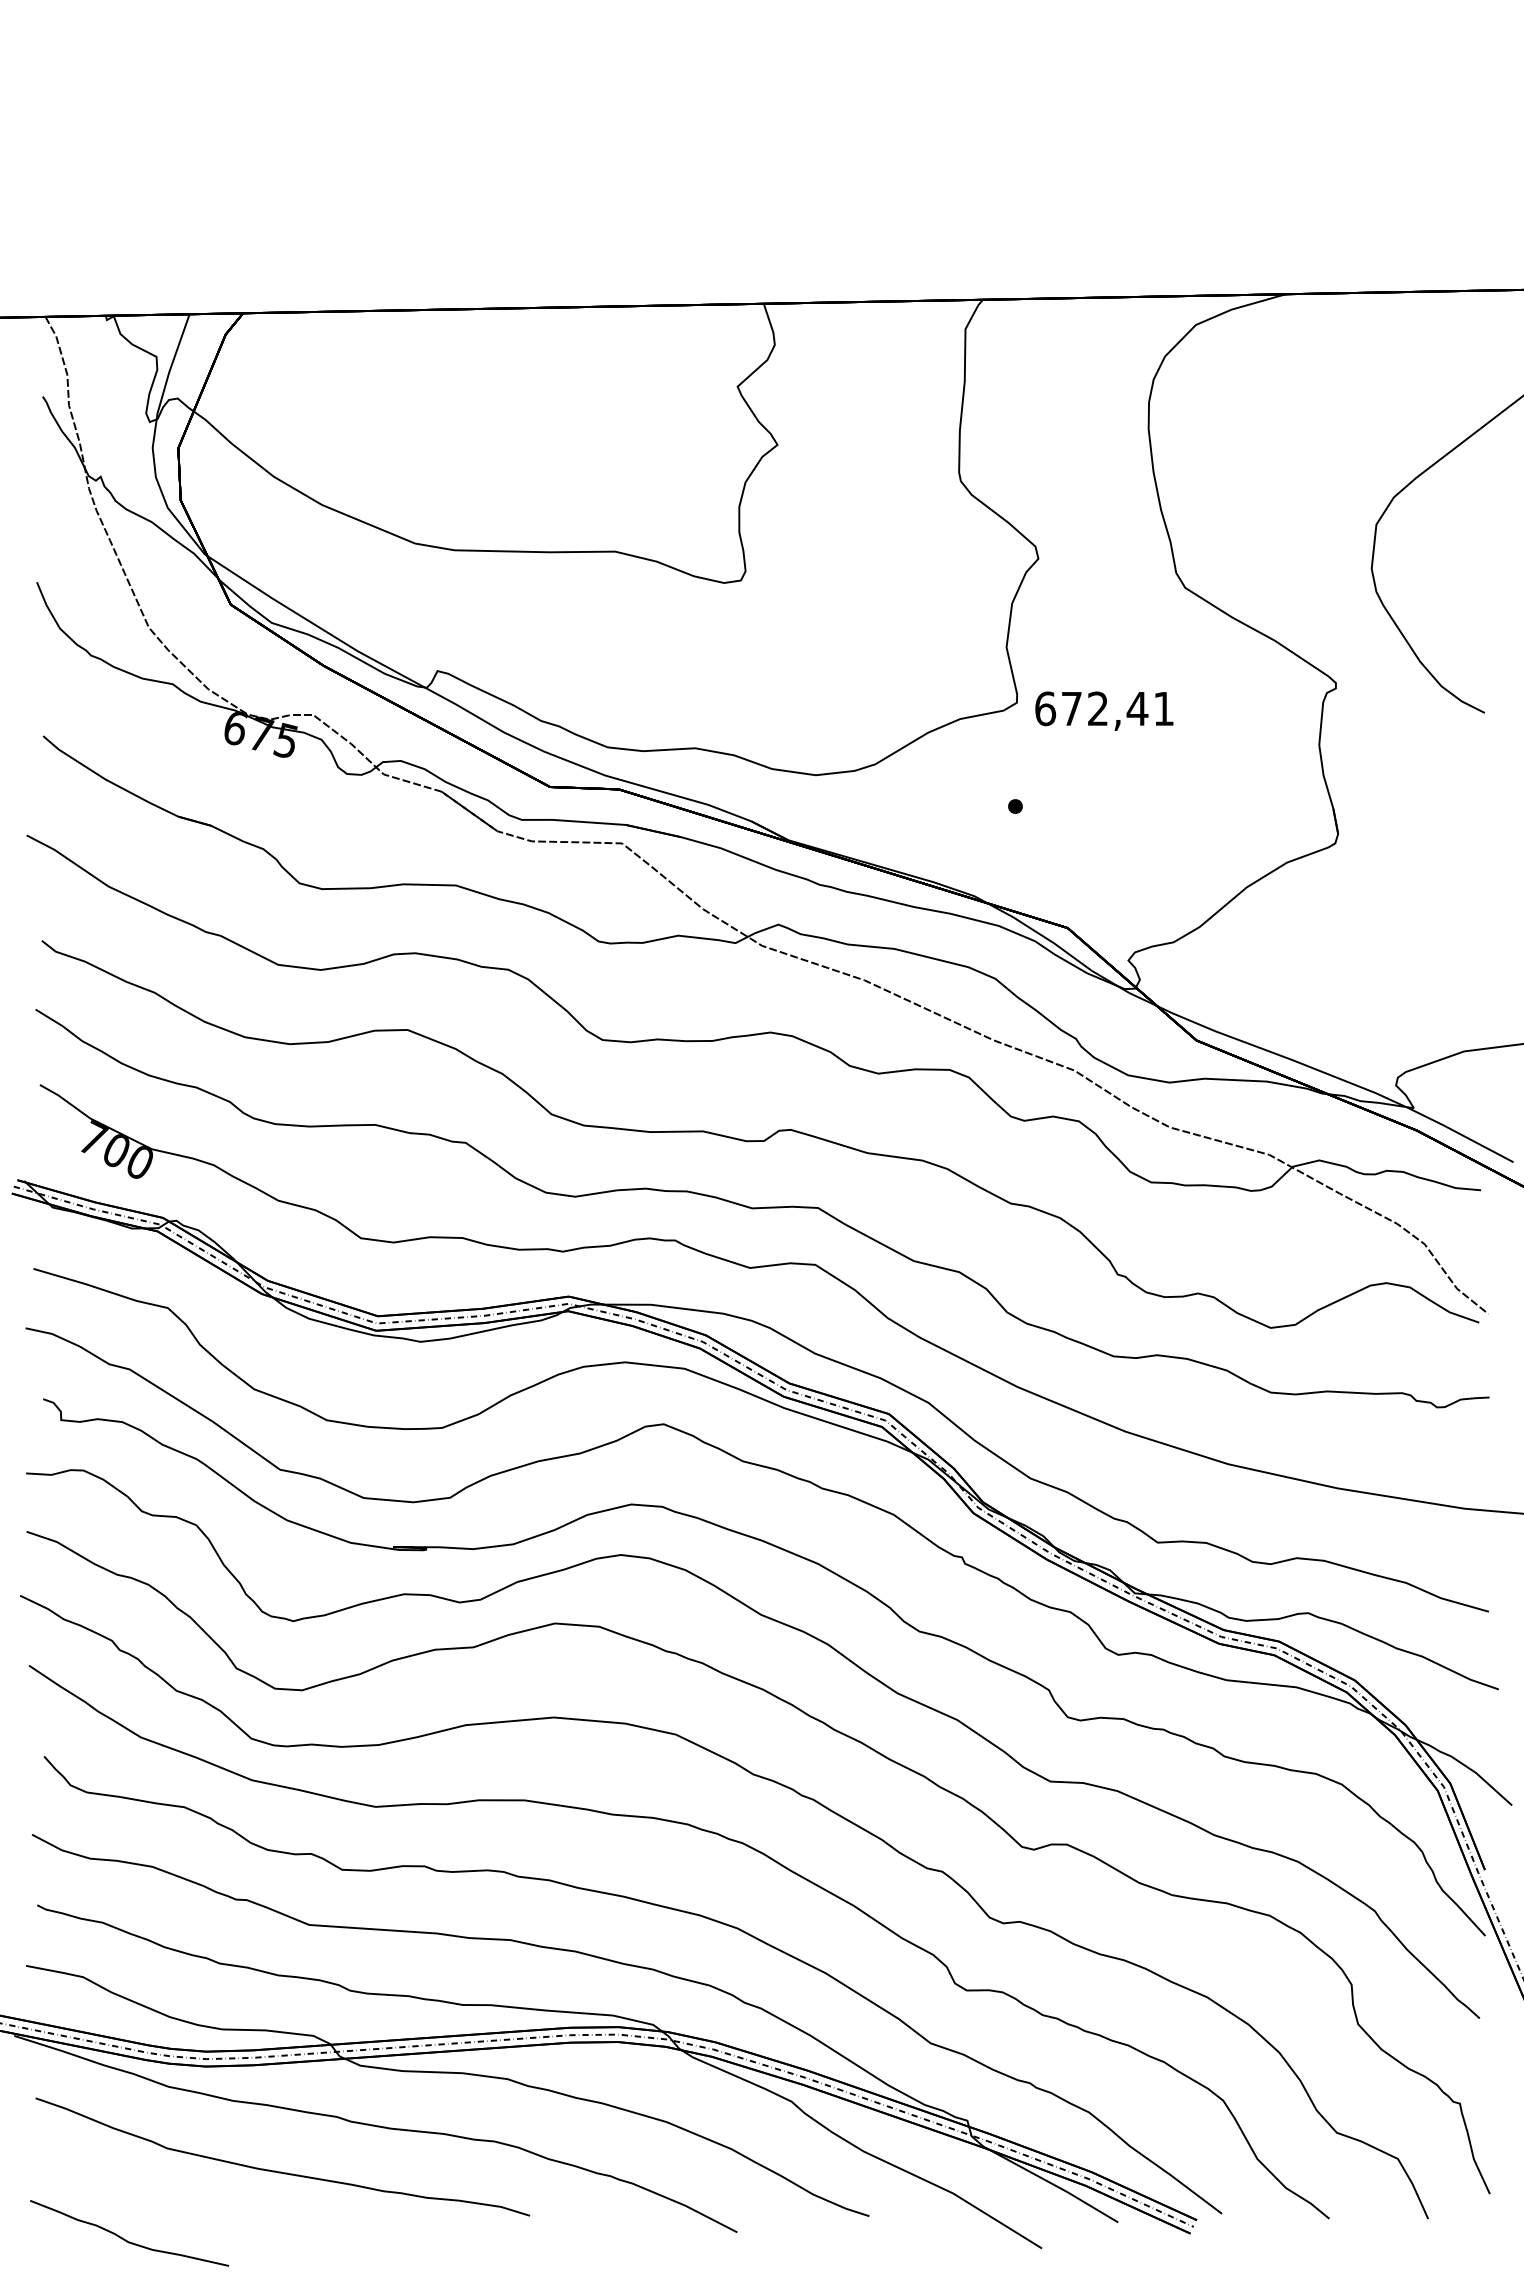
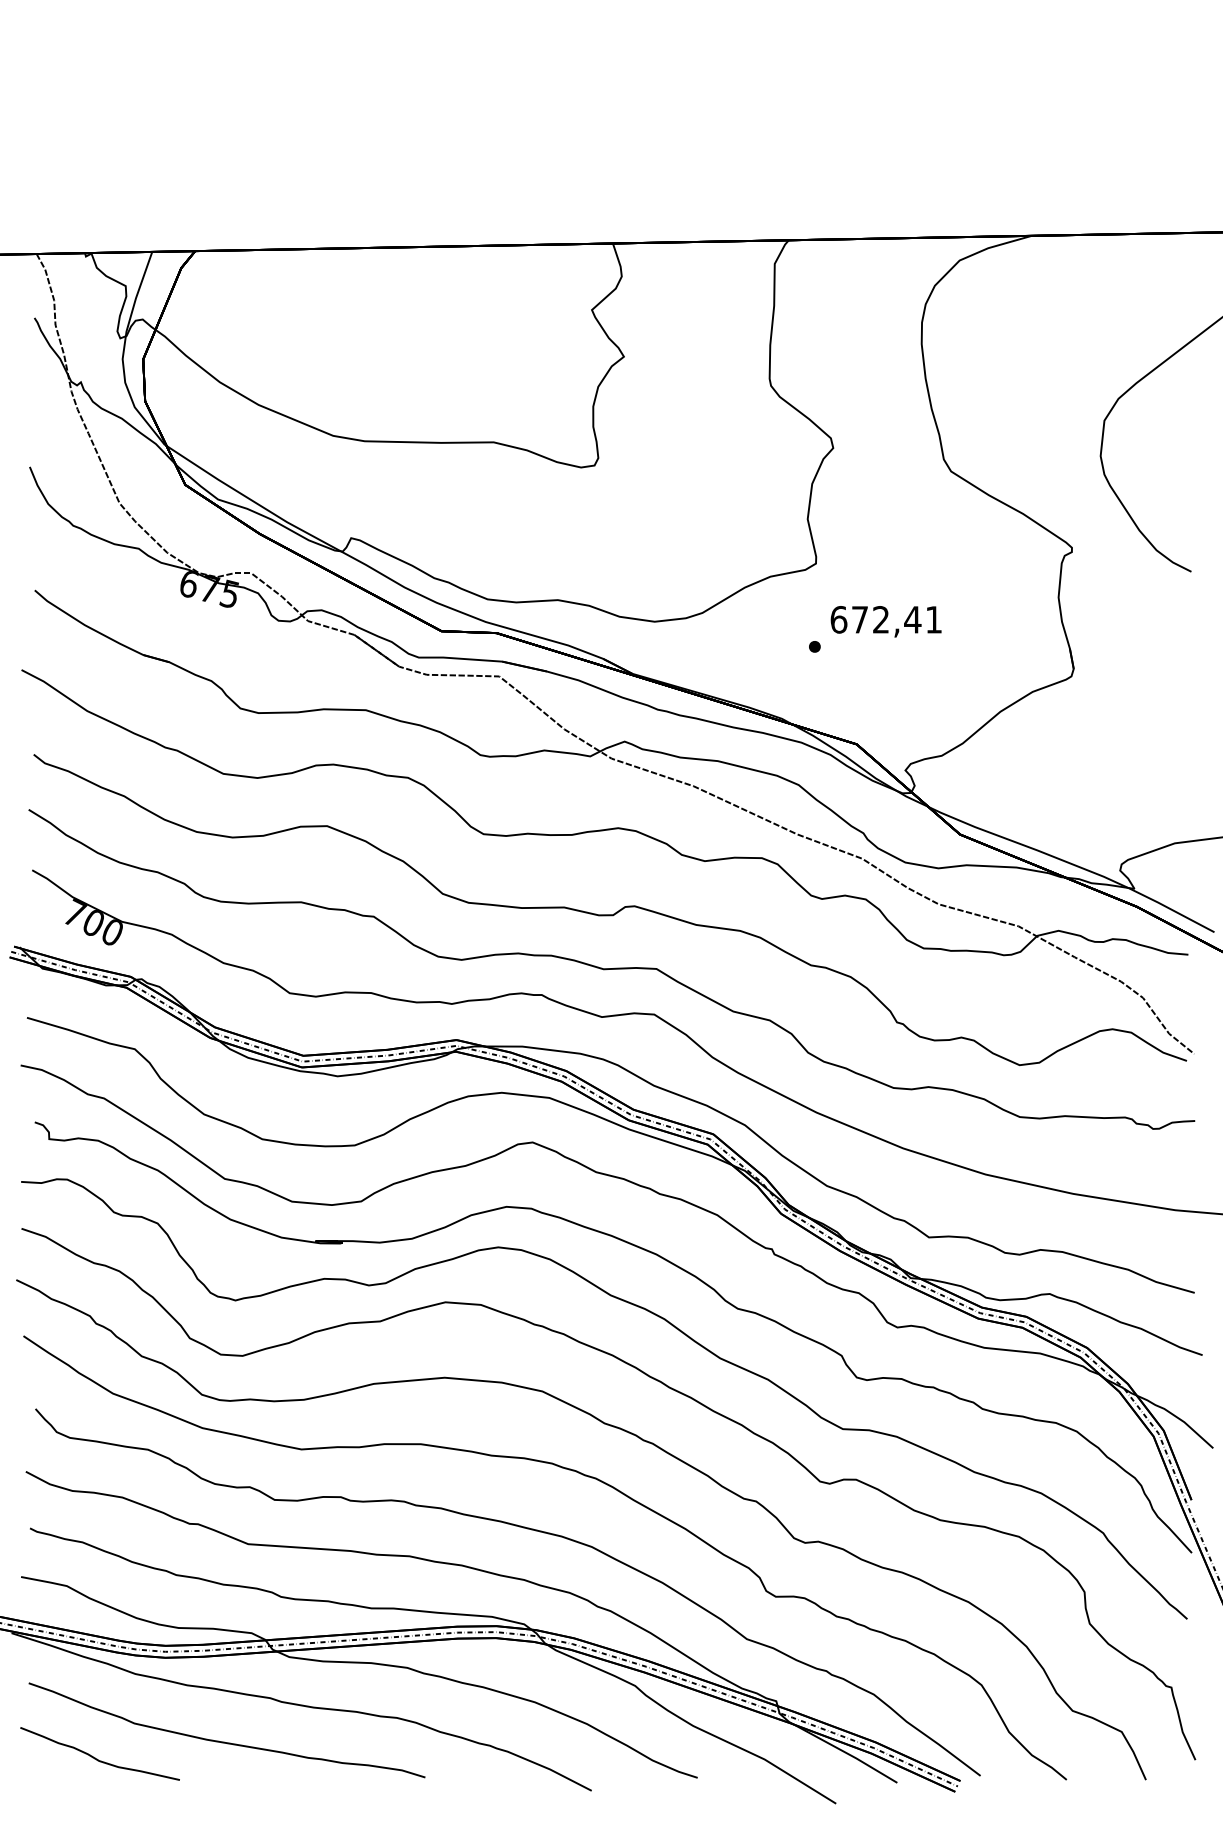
text: (1104, 710) -> (886, 621), moved
curve: (124, 2238) -> (96, 1758), moved

